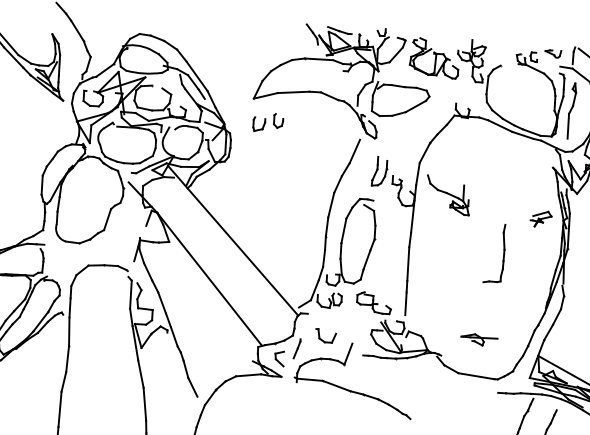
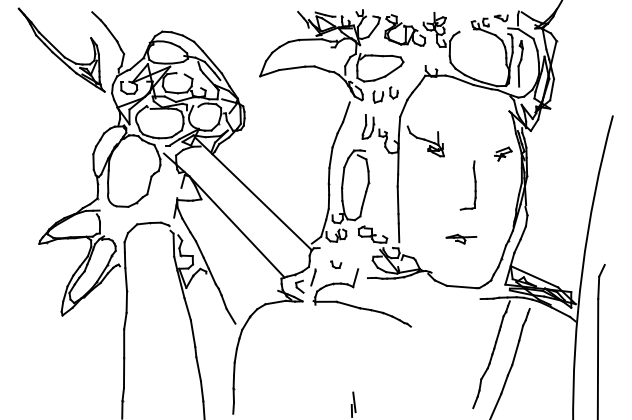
part: (268, 122) -> (385, 94), moved
part: (326, 335) -> (336, 264), size x0.62
part: (479, 339) -> (461, 238), moved

